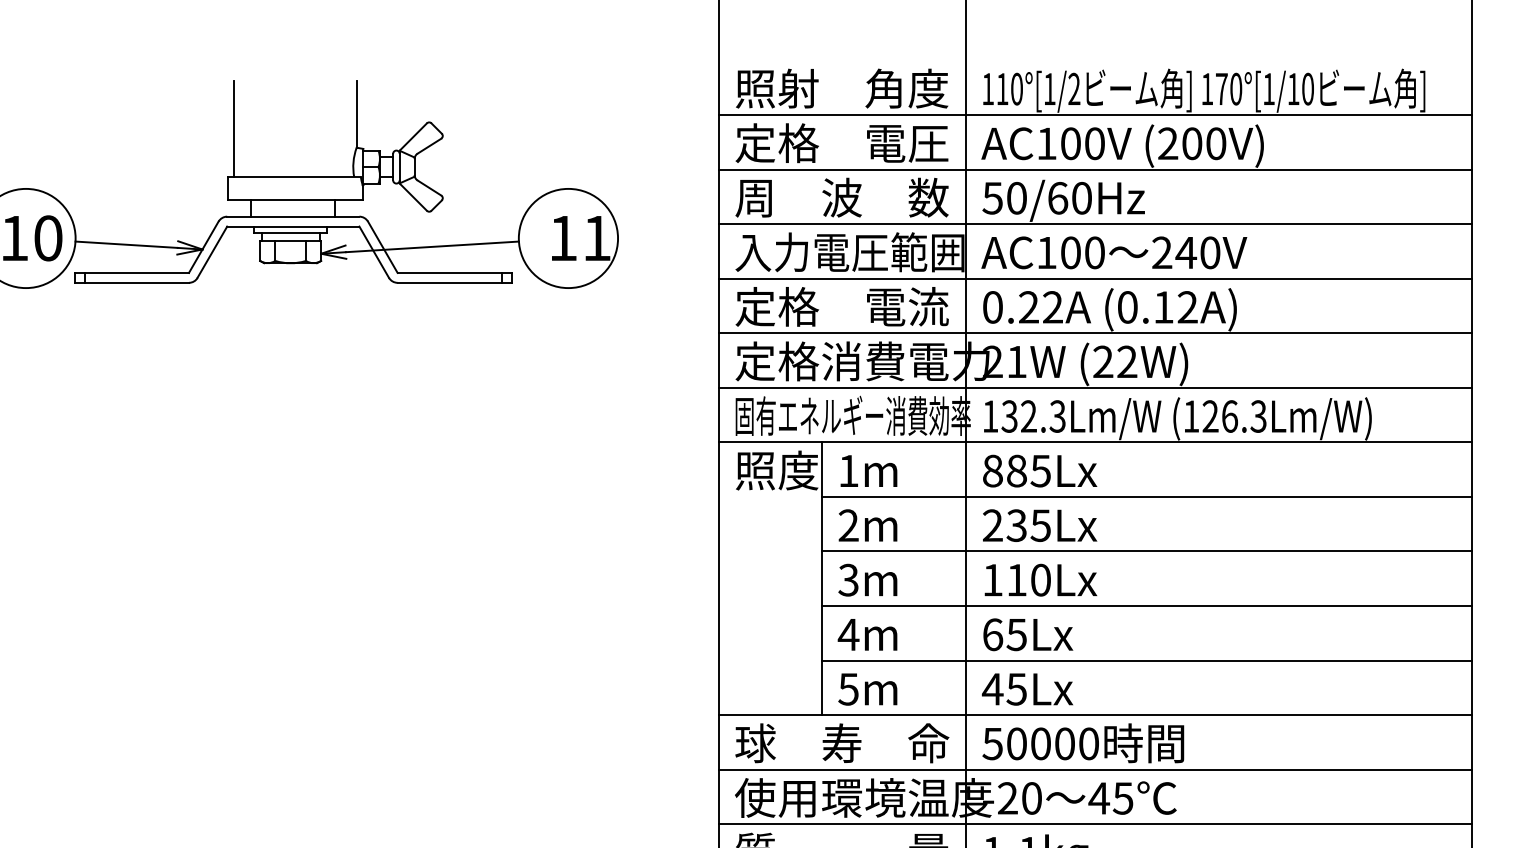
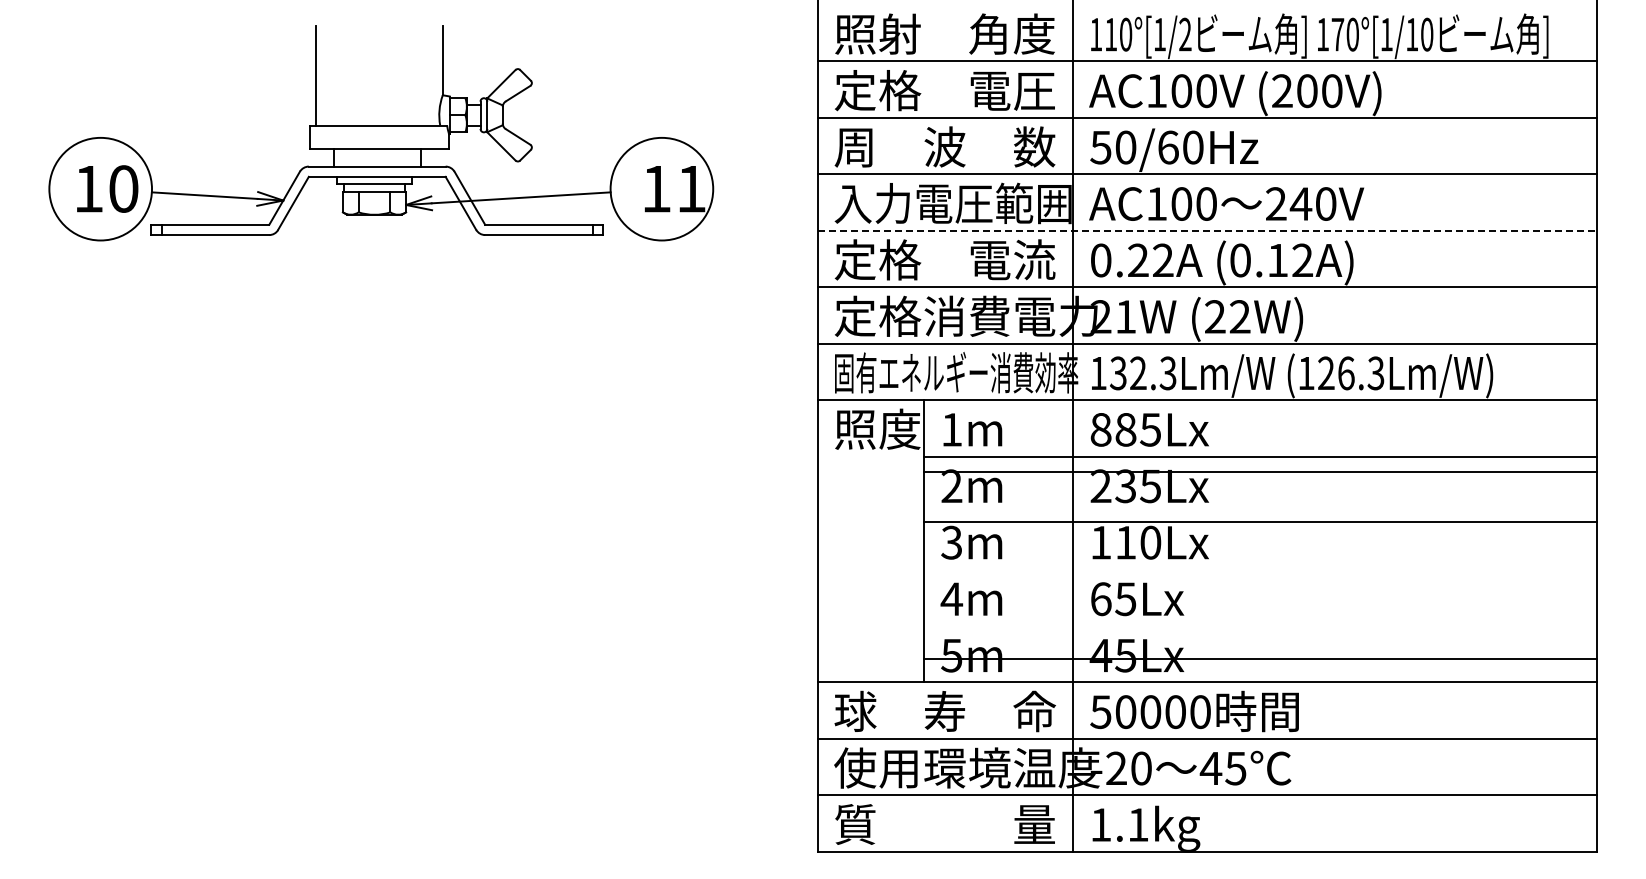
line: (1095, 278) -> (1207, 230), solid -> dashed
line: (1146, 551) -> (1260, 472), moved
line: (1146, 606) -> (1260, 522), moved
line: (1146, 660) -> (1260, 658), moved

